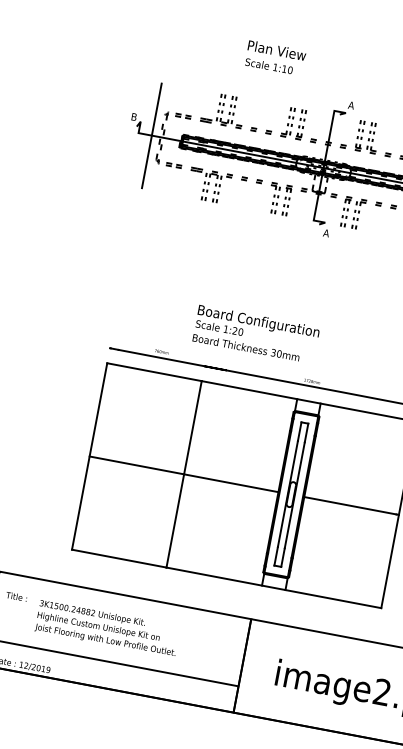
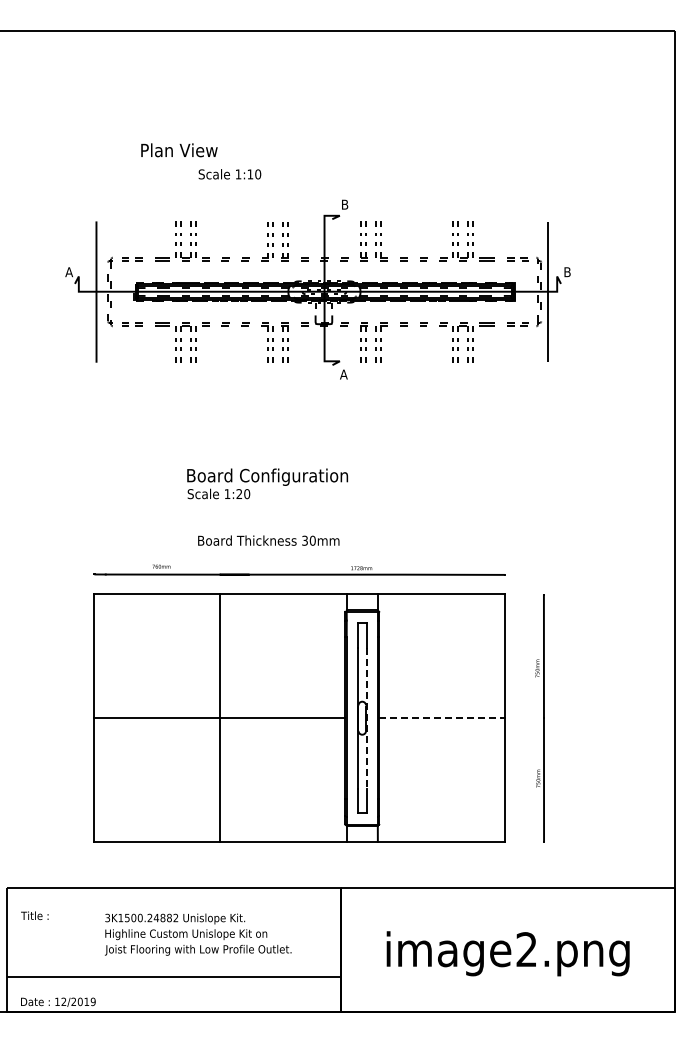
text: (277, 50) -> (179, 150), moved
text: (351, 105) -> (344, 204), A -> B
text: (133, 117) -> (68, 272), B -> A
text: (257, 327) -> (267, 483), moved
line: (294, 495) -> (366, 718), solid -> dashed
line: (350, 506) -> (441, 718), solid -> dashed
text: (107, 628) -> (198, 934), moved

